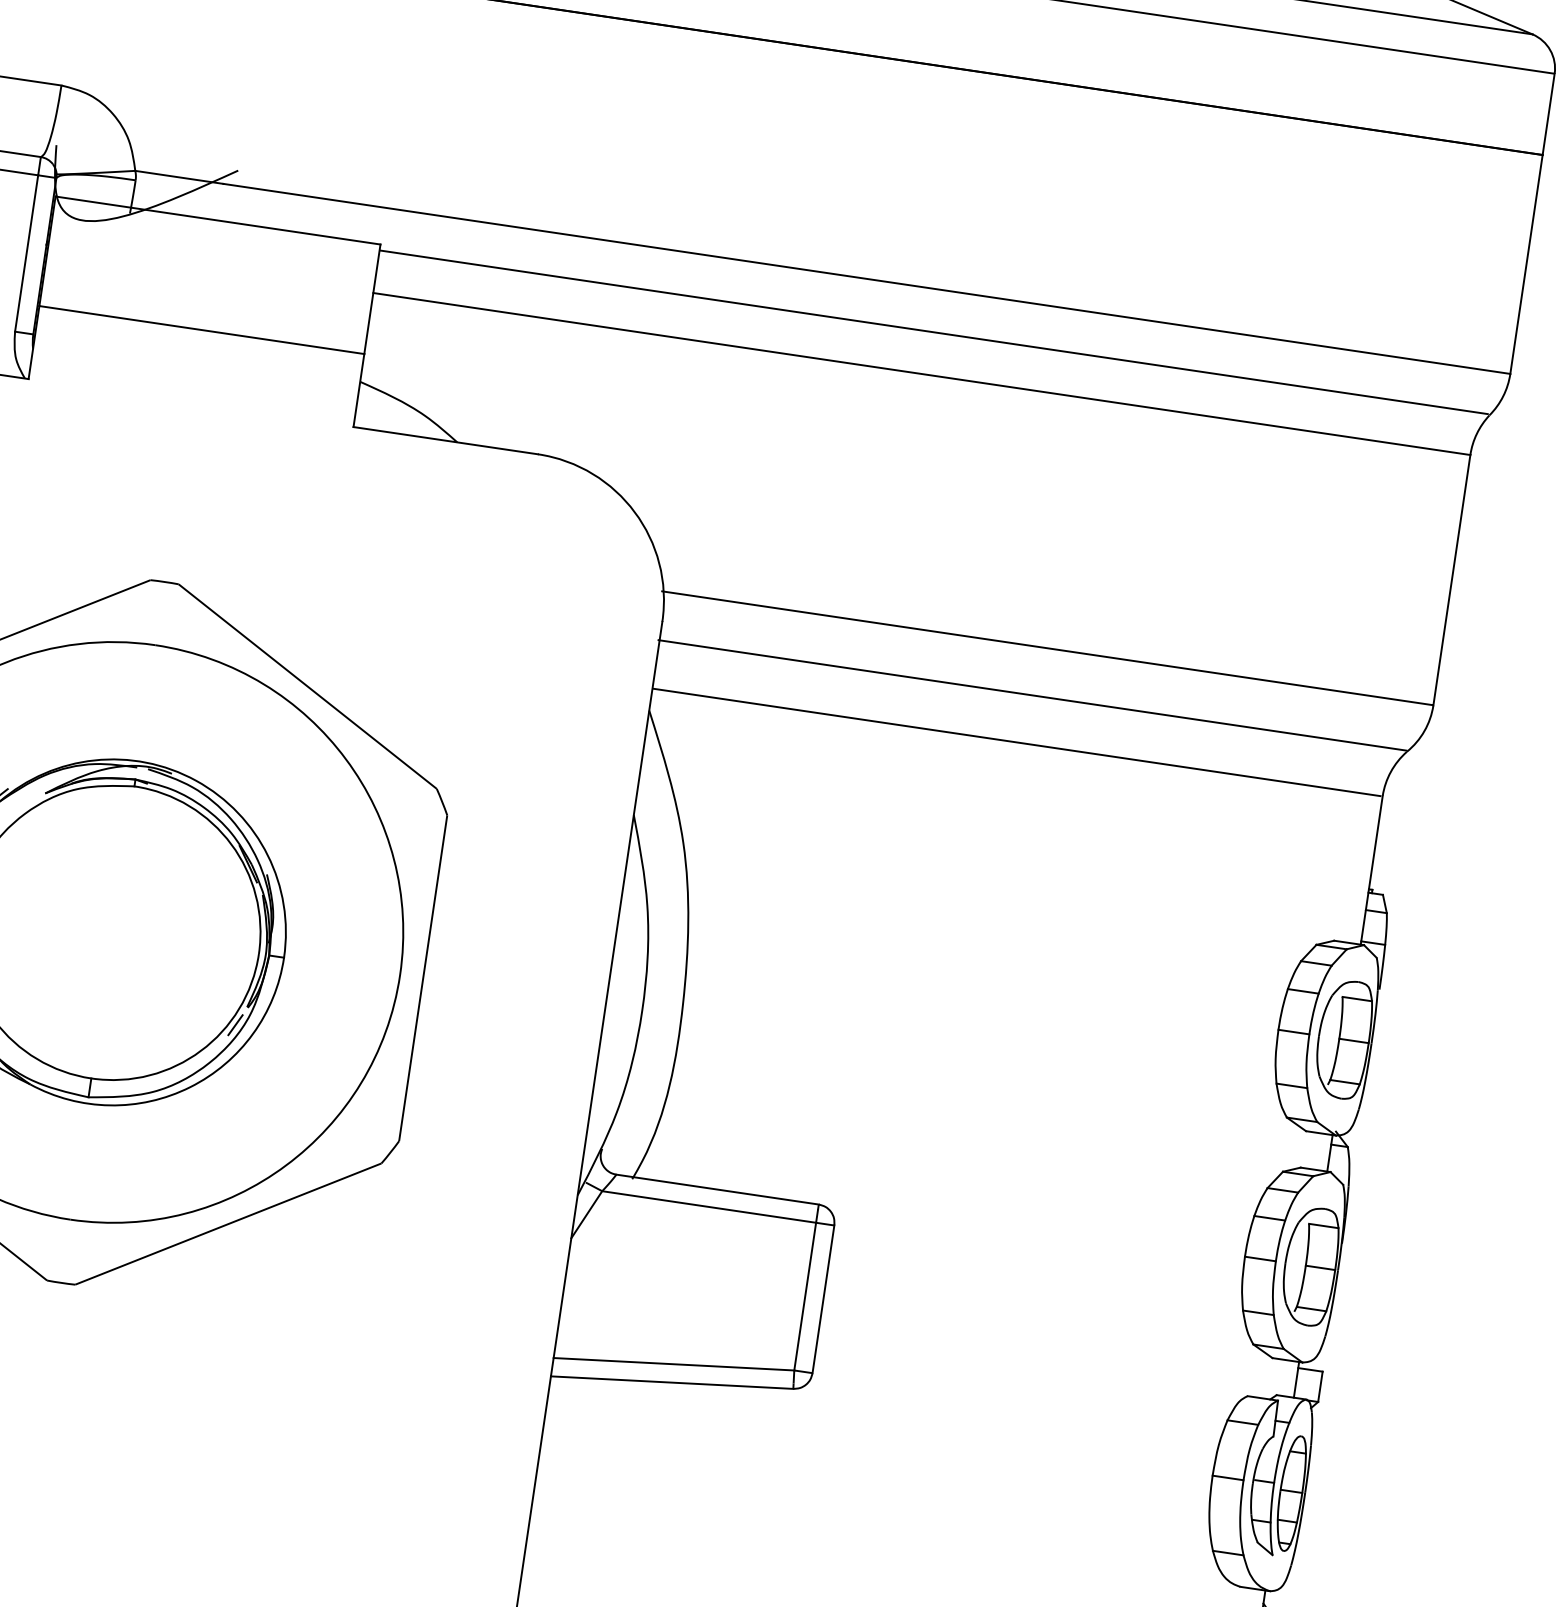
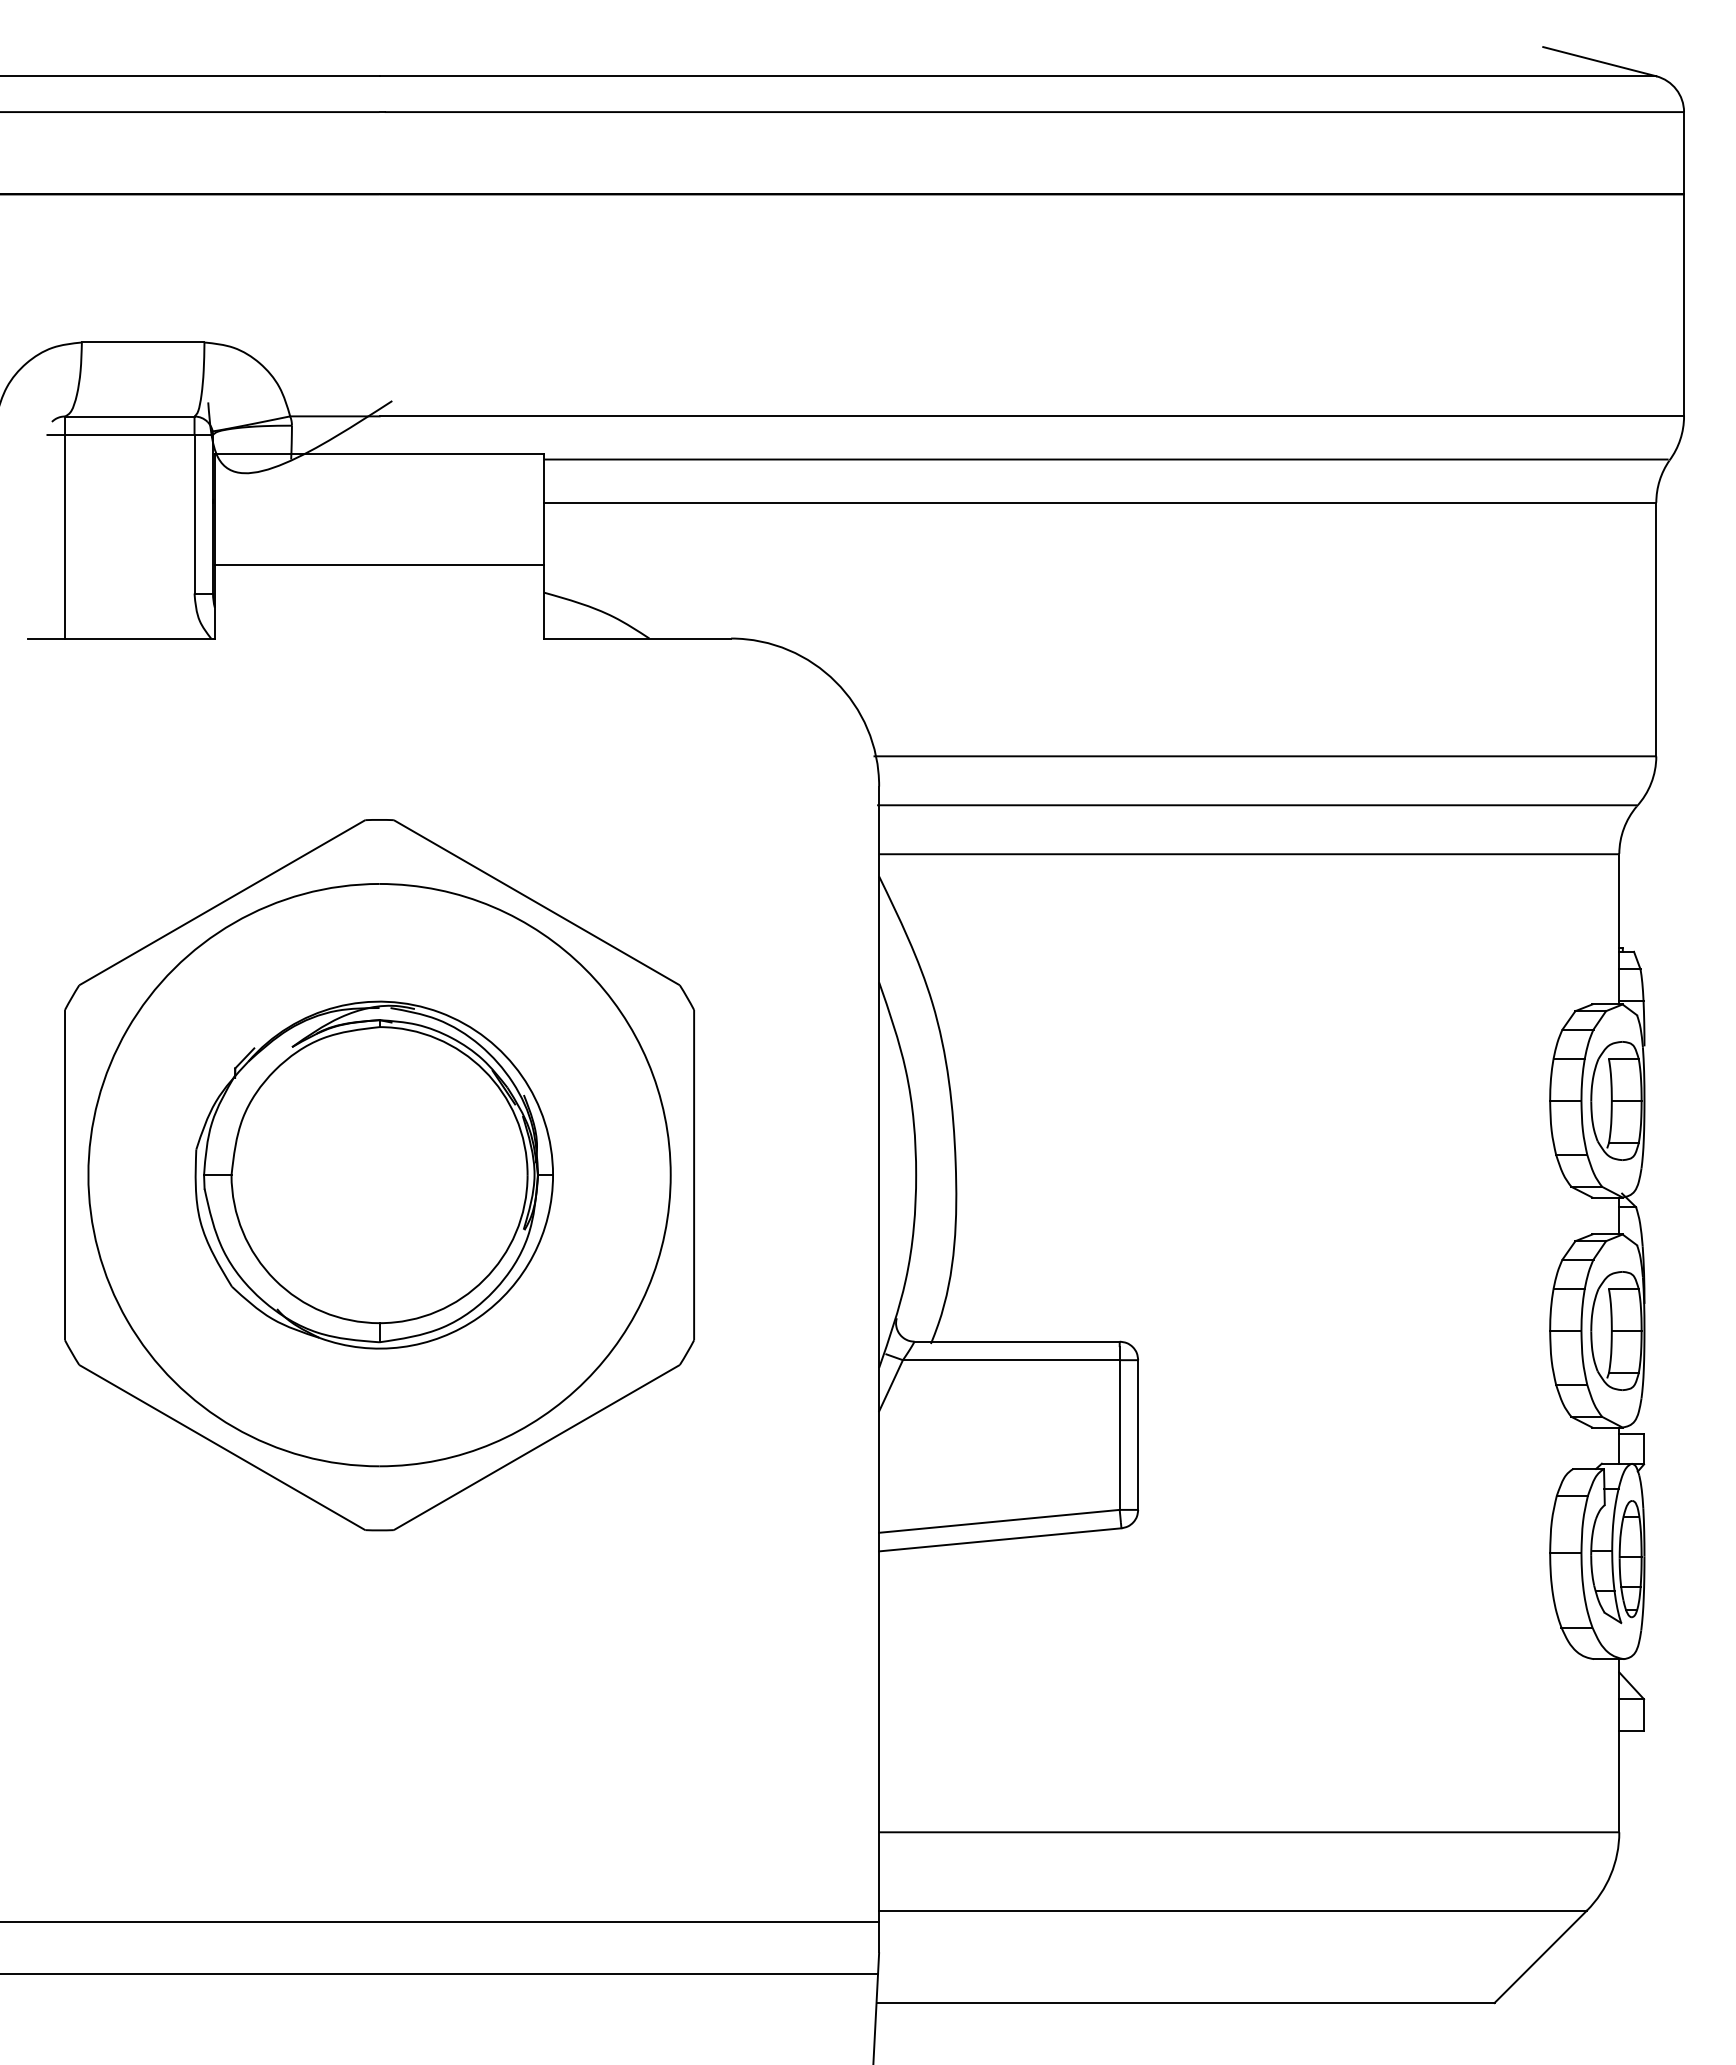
line: (235, 1025) -> (514, 1249), removed

